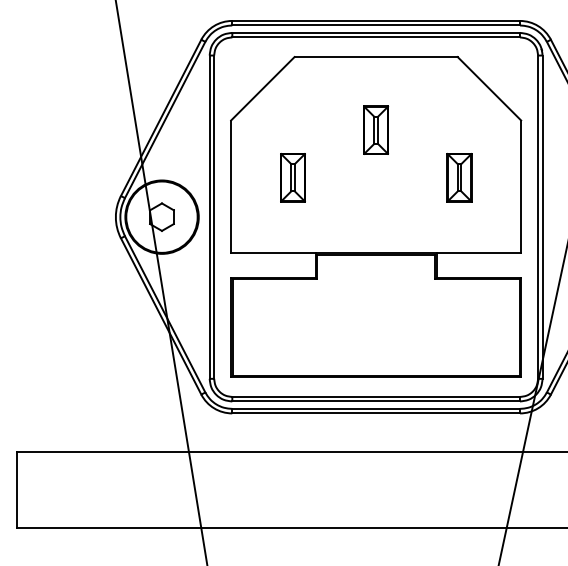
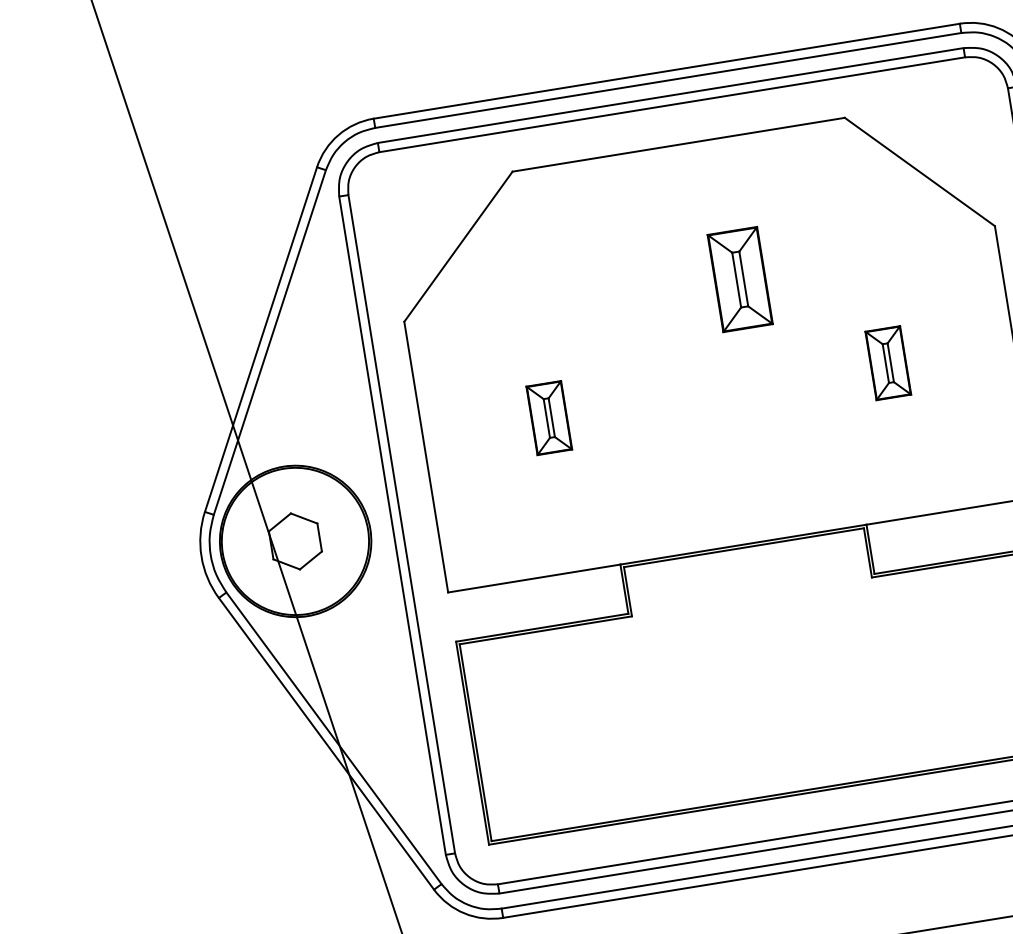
part: (376, 129) -> (740, 277), moved
part: (292, 177) -> (548, 417), size x0.7
part: (459, 177) -> (888, 362), size x0.7

